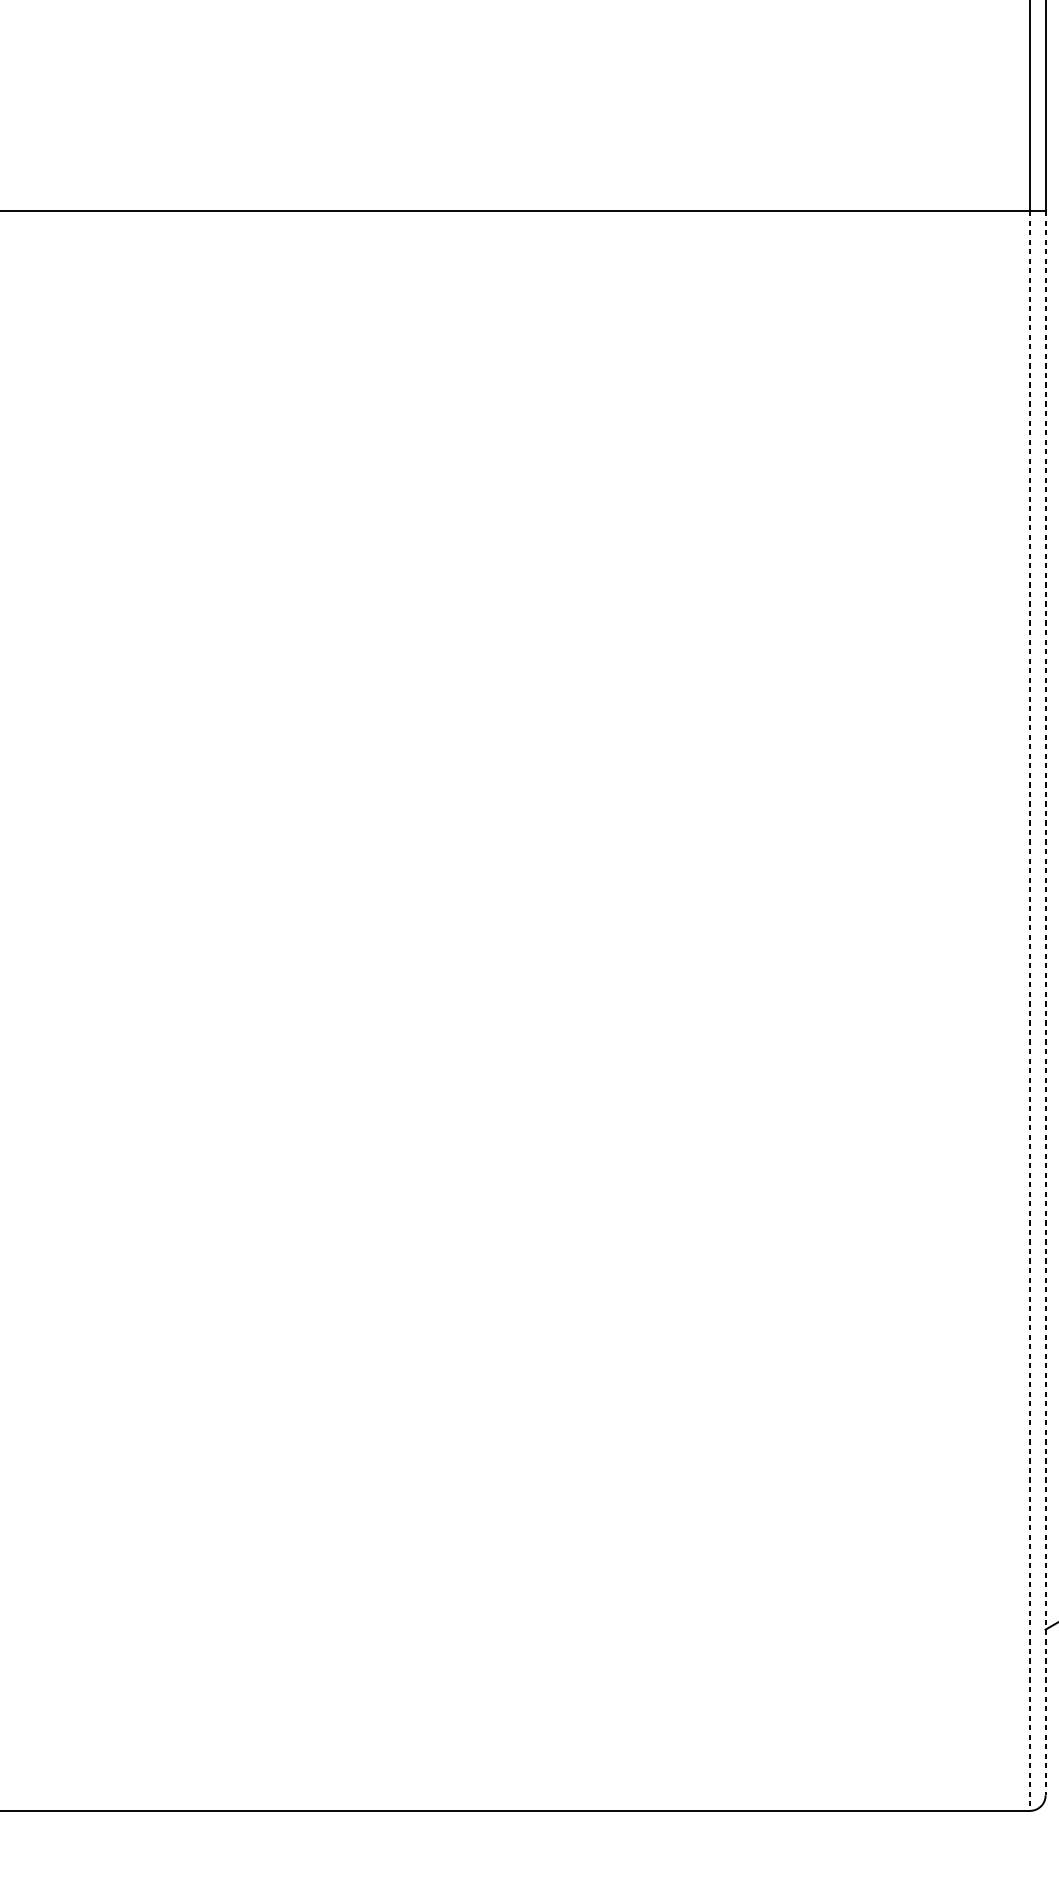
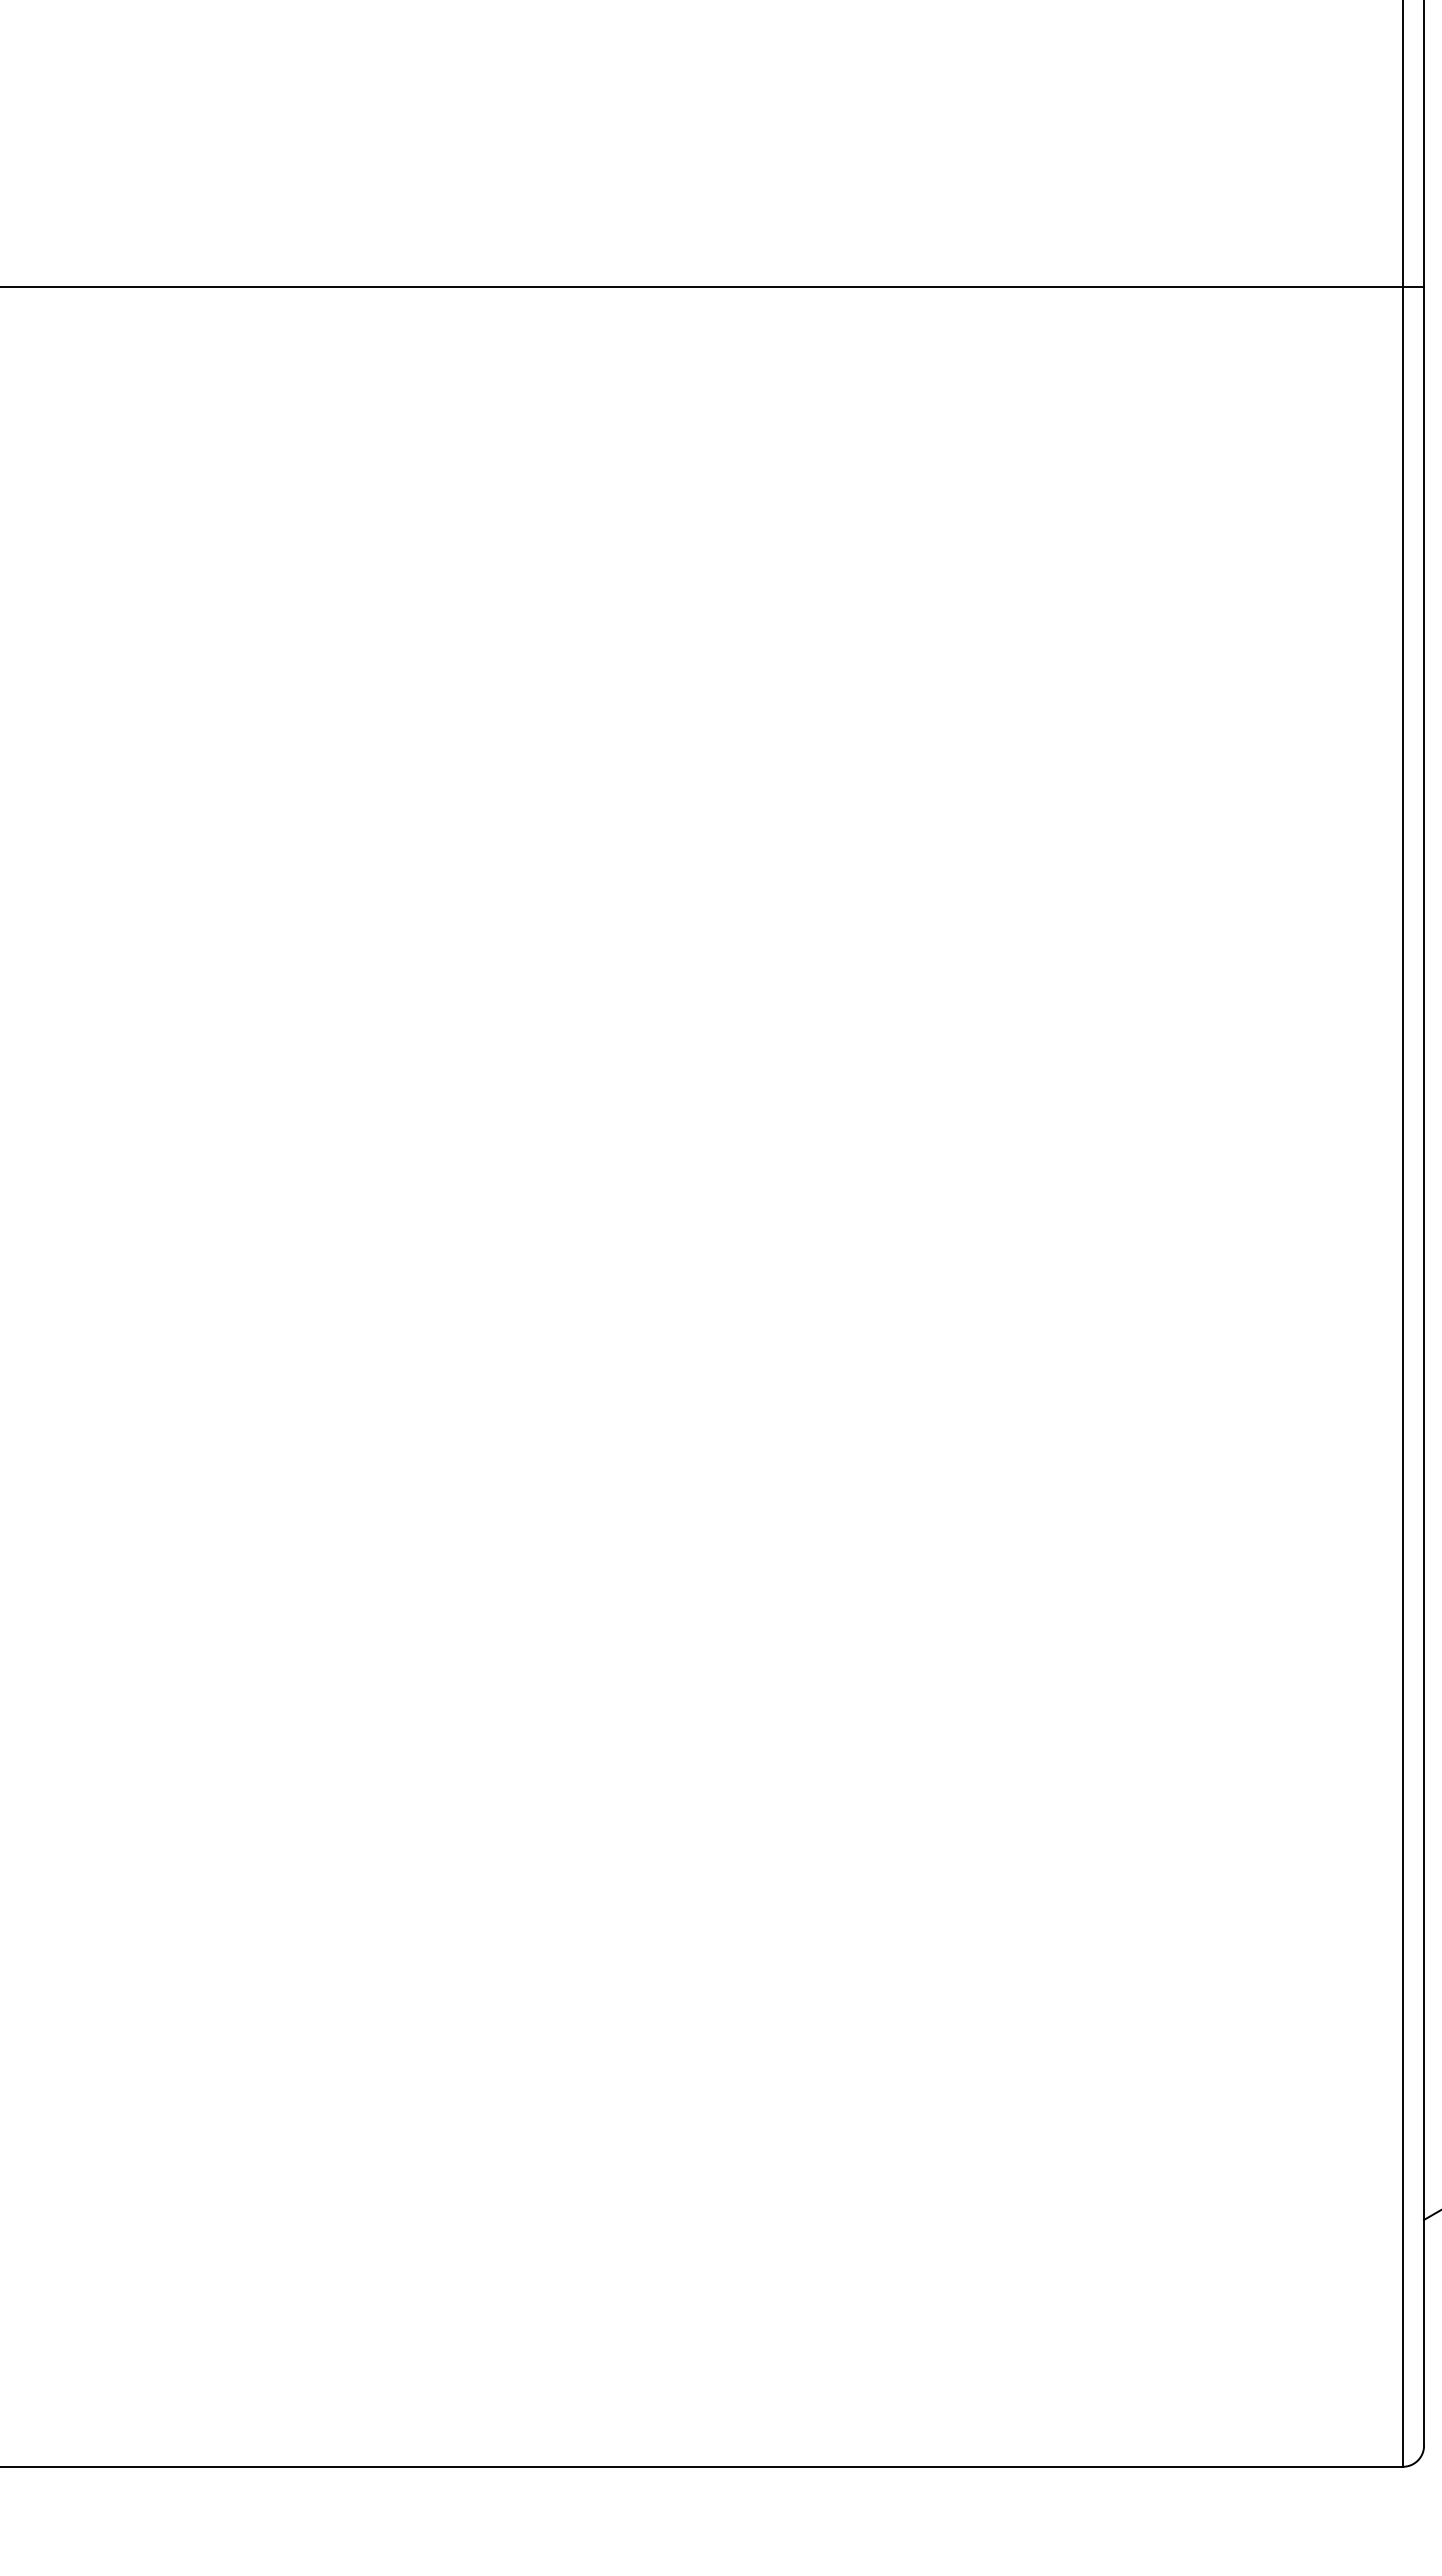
line: (1045, 1003) -> (1424, 1367), dashed -> solid
line: (1029, 1011) -> (1402, 1377), dashed -> solid

